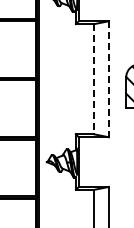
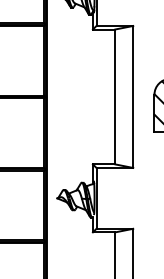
line: (94, 79) -> (115, 97), dashed -> solid
line: (108, 79) -> (132, 97), dashed -> solid

